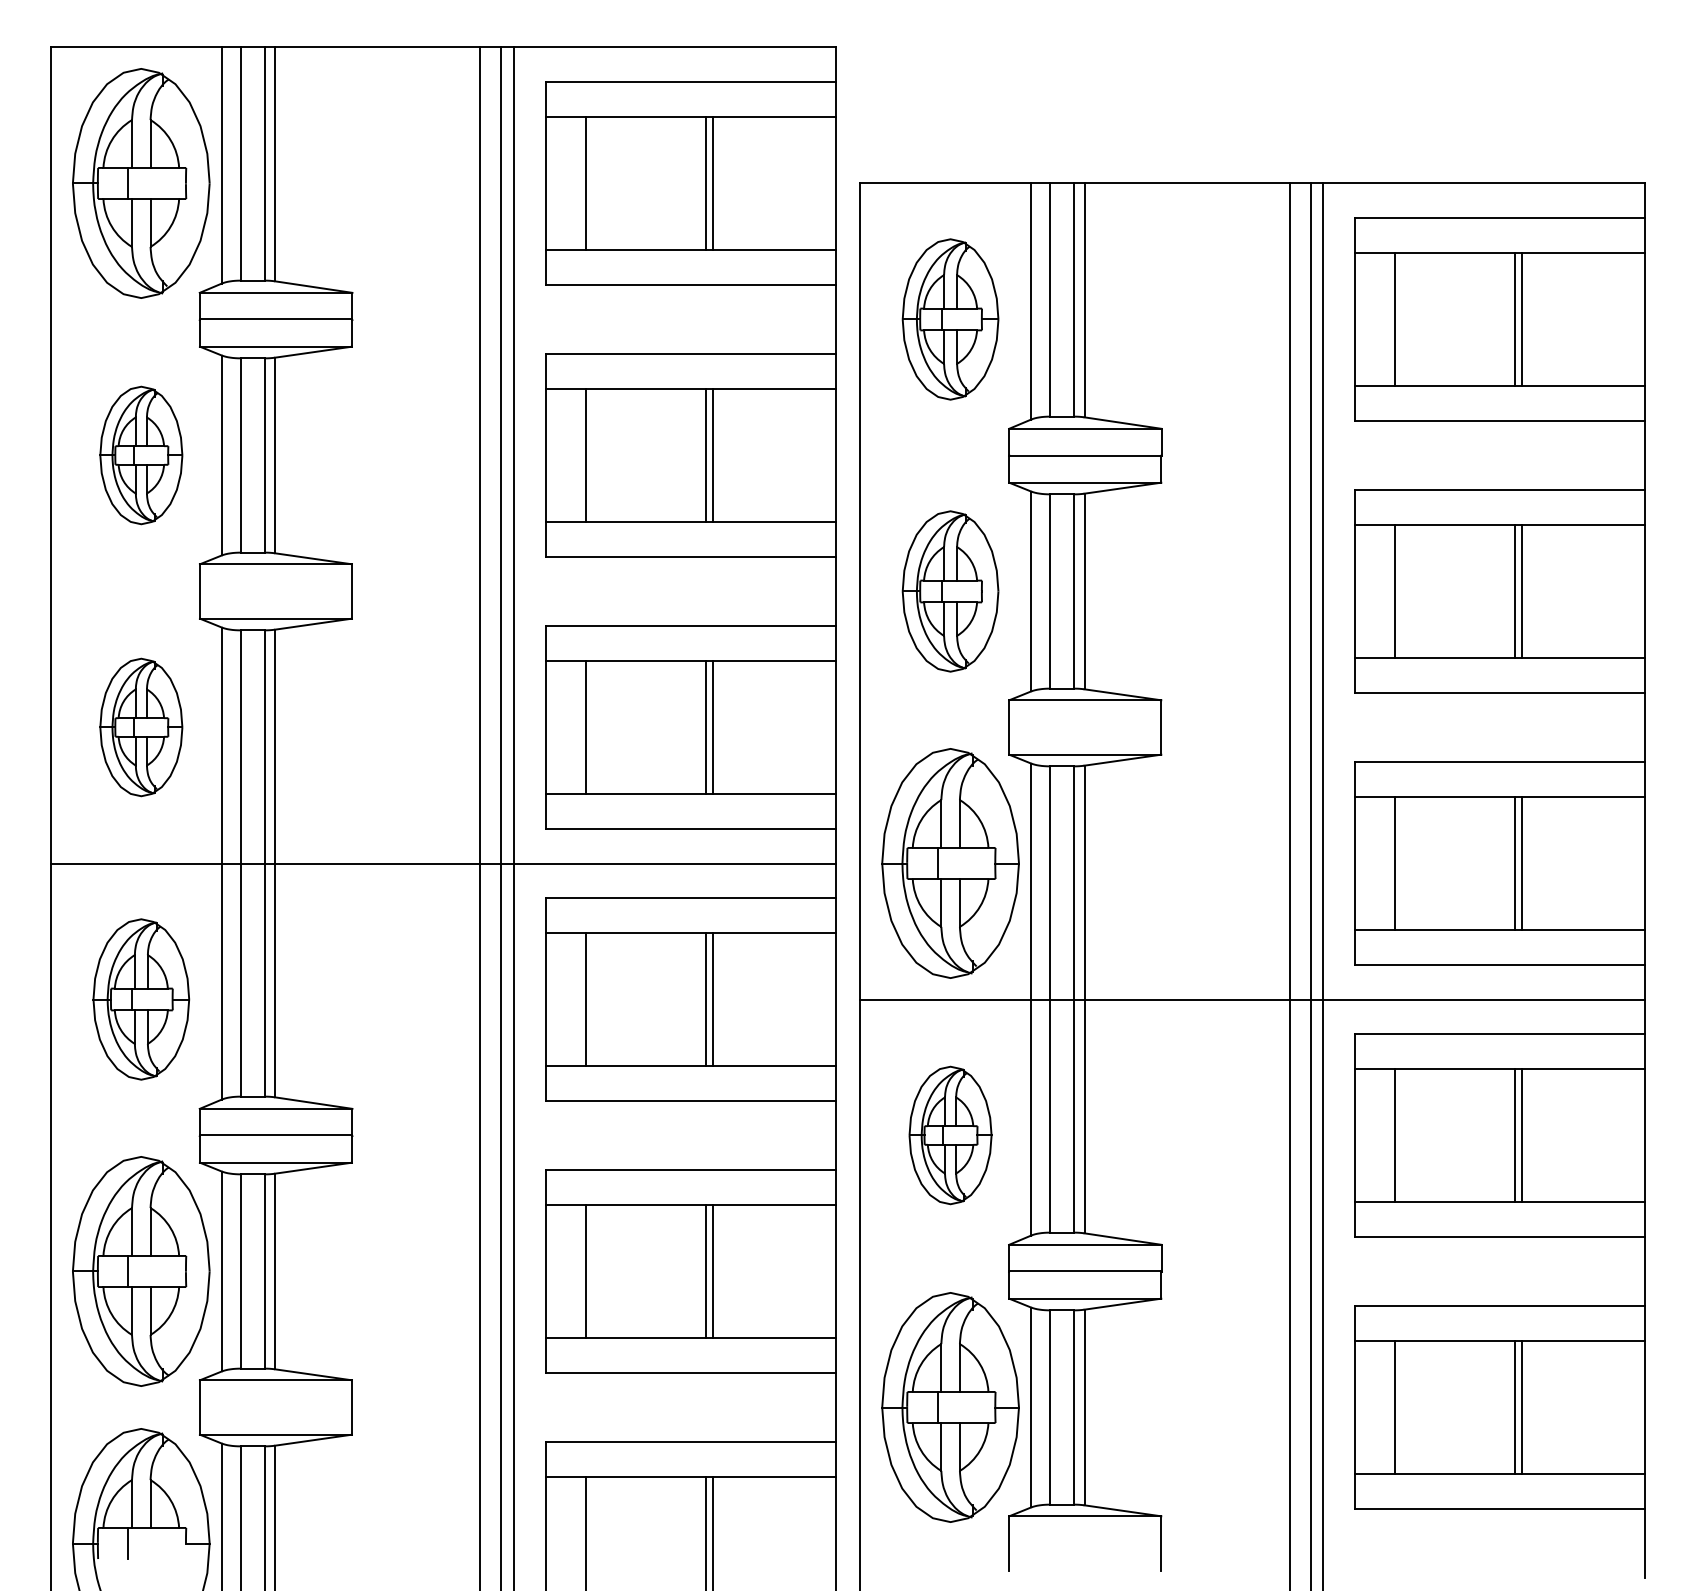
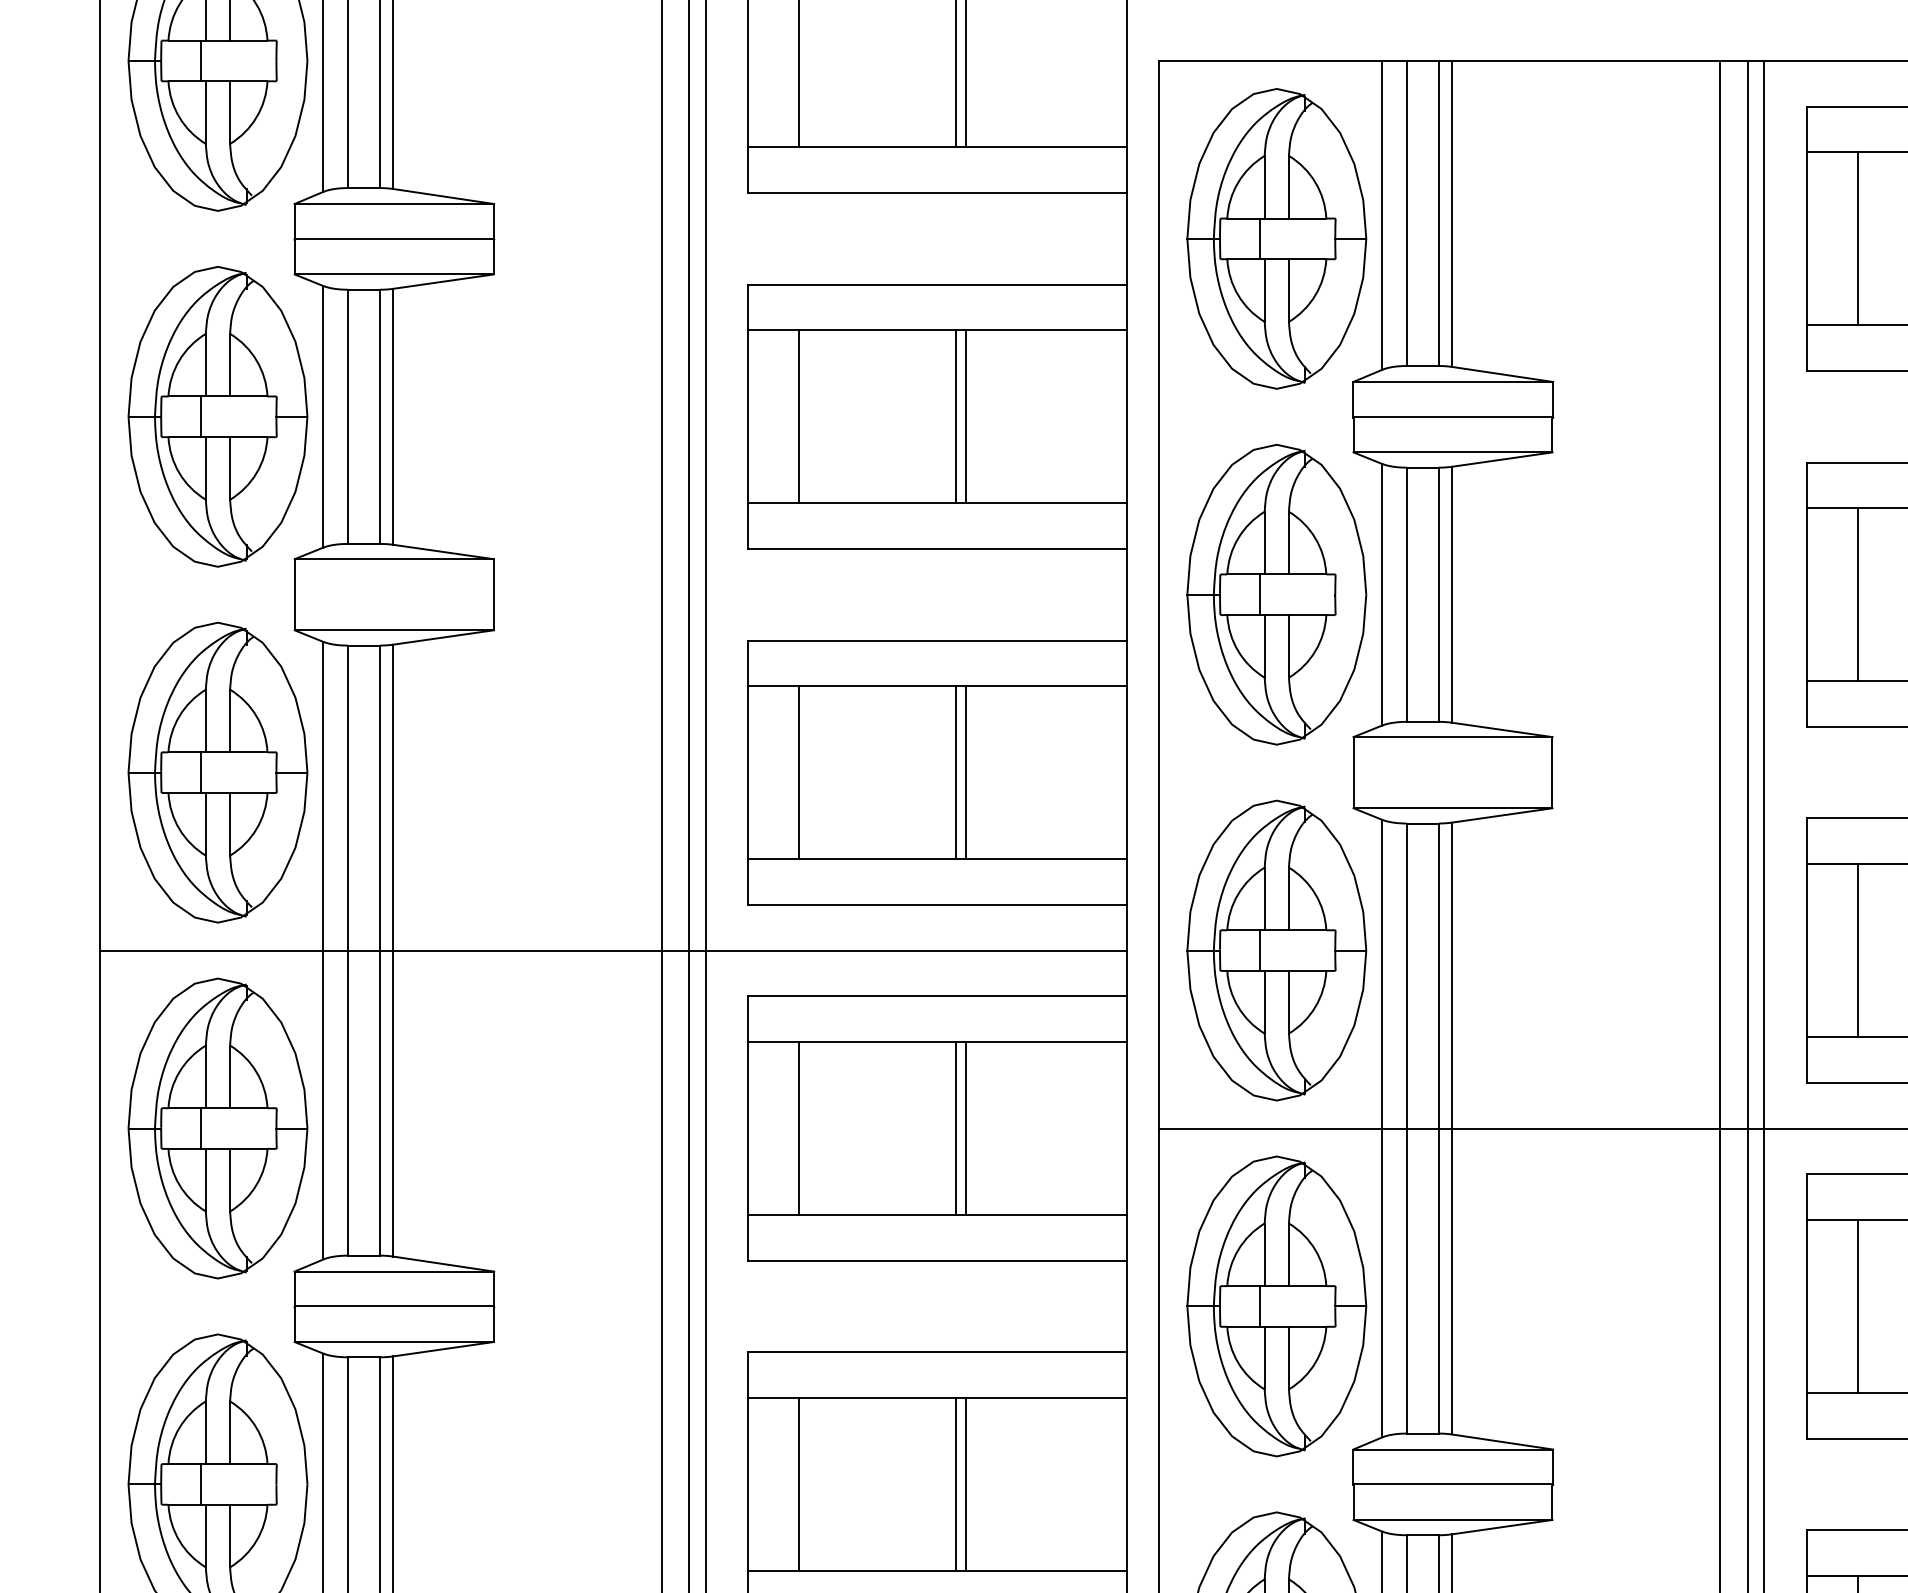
part: (950, 319) -> (1276, 238), size x1.43
part: (141, 455) -> (218, 416), size x1.67
part: (950, 591) -> (1276, 594), size x1.43
part: (141, 727) -> (218, 772), size x1.67
part: (141, 999) -> (218, 1128), size x1.43
part: (950, 1135) -> (1276, 1306), size x1.67

